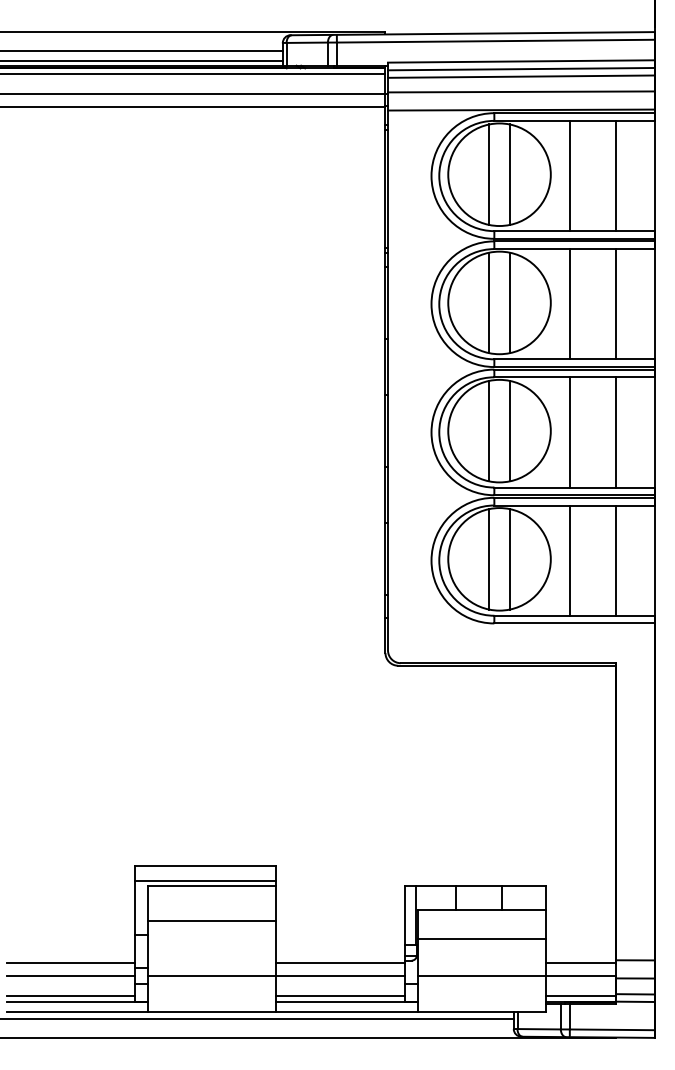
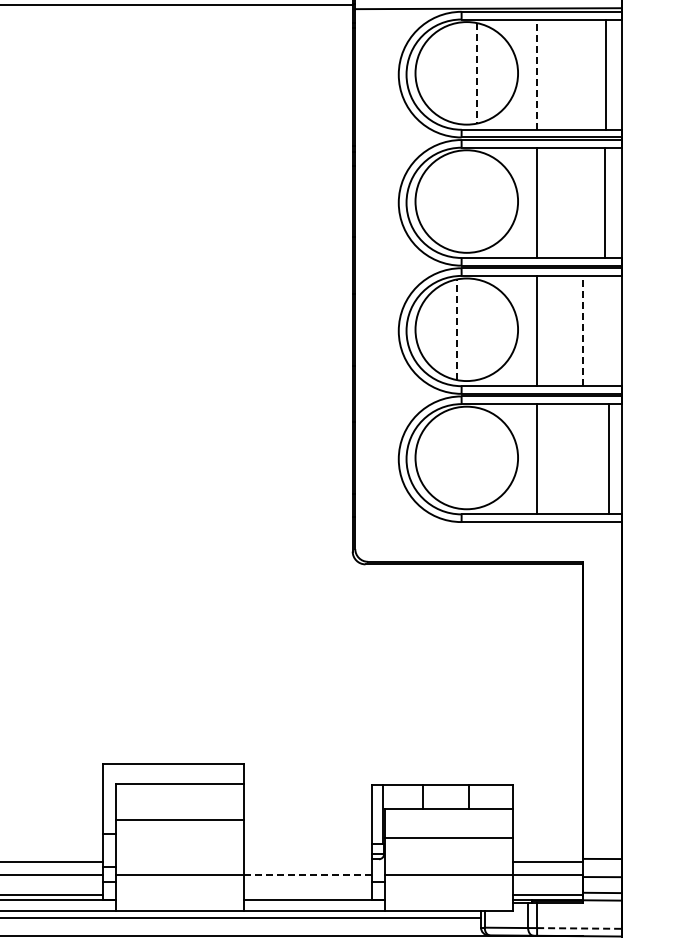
line: (489, 174) -> (456, 73), removed
line: (509, 175) -> (476, 74), solid -> dashed
line: (570, 175) -> (537, 74), solid -> dashed
line: (616, 175) -> (606, 74), moved
line: (489, 302) -> (456, 201), removed
line: (509, 302) -> (476, 201), removed
line: (616, 304) -> (605, 203), moved
line: (489, 430) -> (456, 329), solid -> dashed
line: (509, 430) -> (476, 329), removed
line: (616, 431) -> (583, 330), solid -> dashed
line: (489, 559) -> (456, 458), removed
line: (509, 559) -> (476, 458), removed
line: (616, 560) -> (609, 459), moved
line: (205, 881) -> (172, 780), removed
line: (340, 963) -> (307, 862), removed
line: (340, 976) -> (307, 875), solid -> dashed
line: (340, 996) -> (307, 895), removed
line: (612, 1029) -> (579, 928), solid -> dashed

